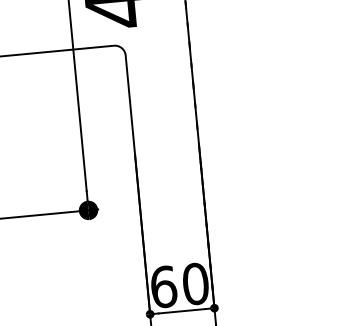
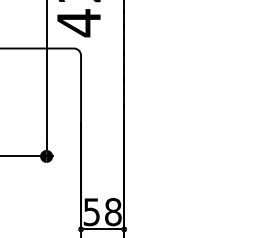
text: (179, 286) -> (102, 212), 60 -> 58

